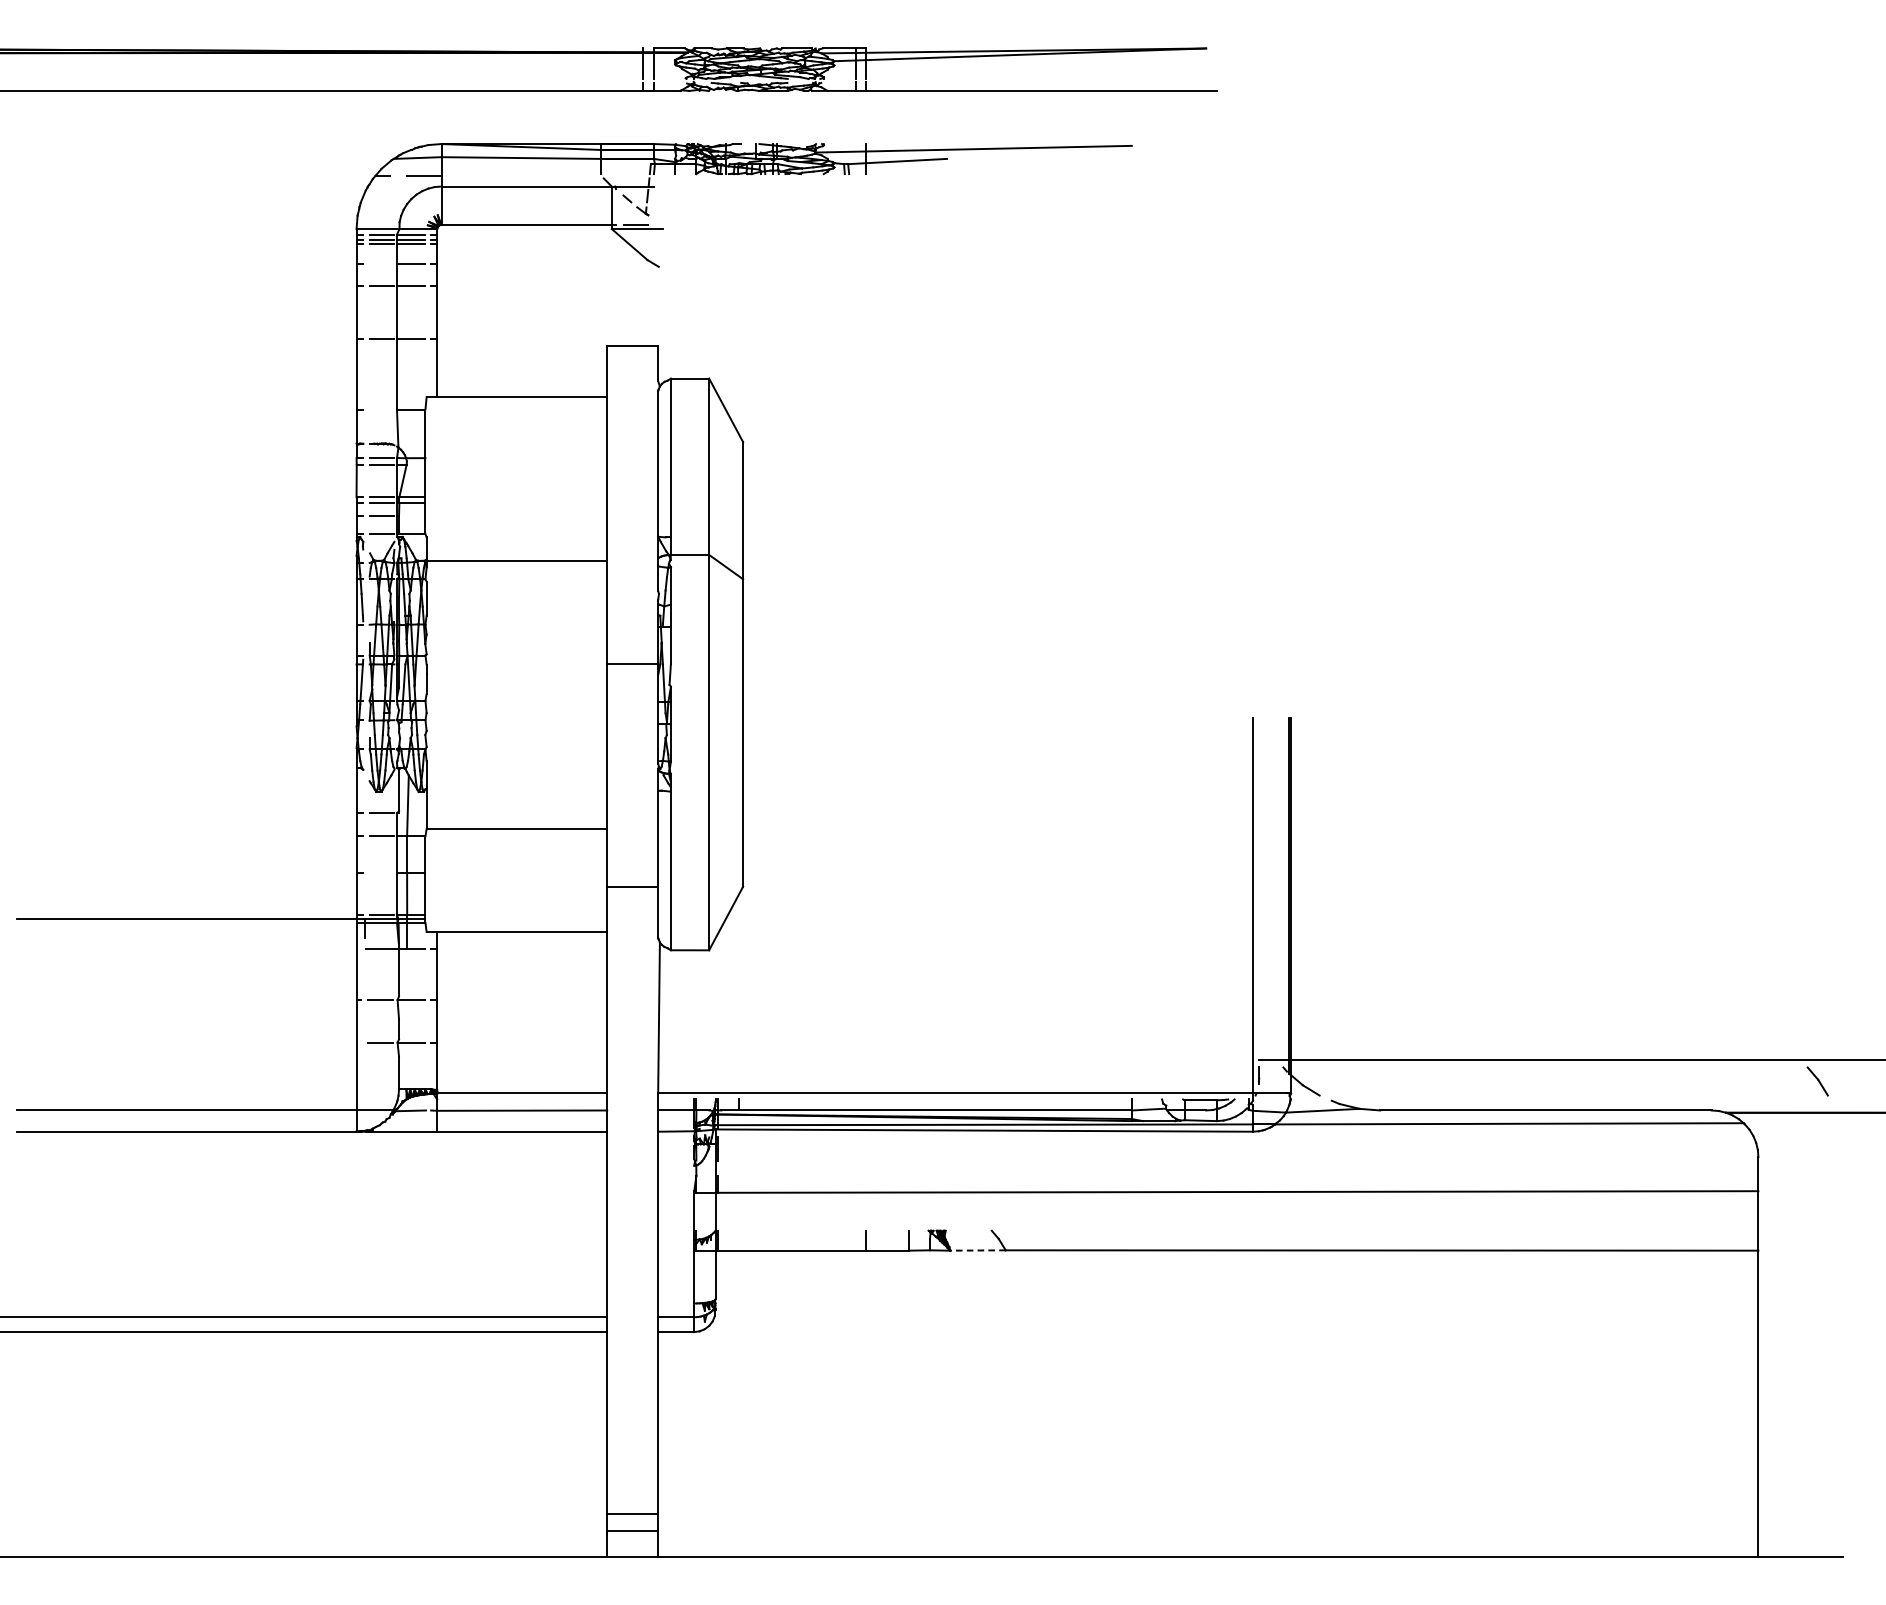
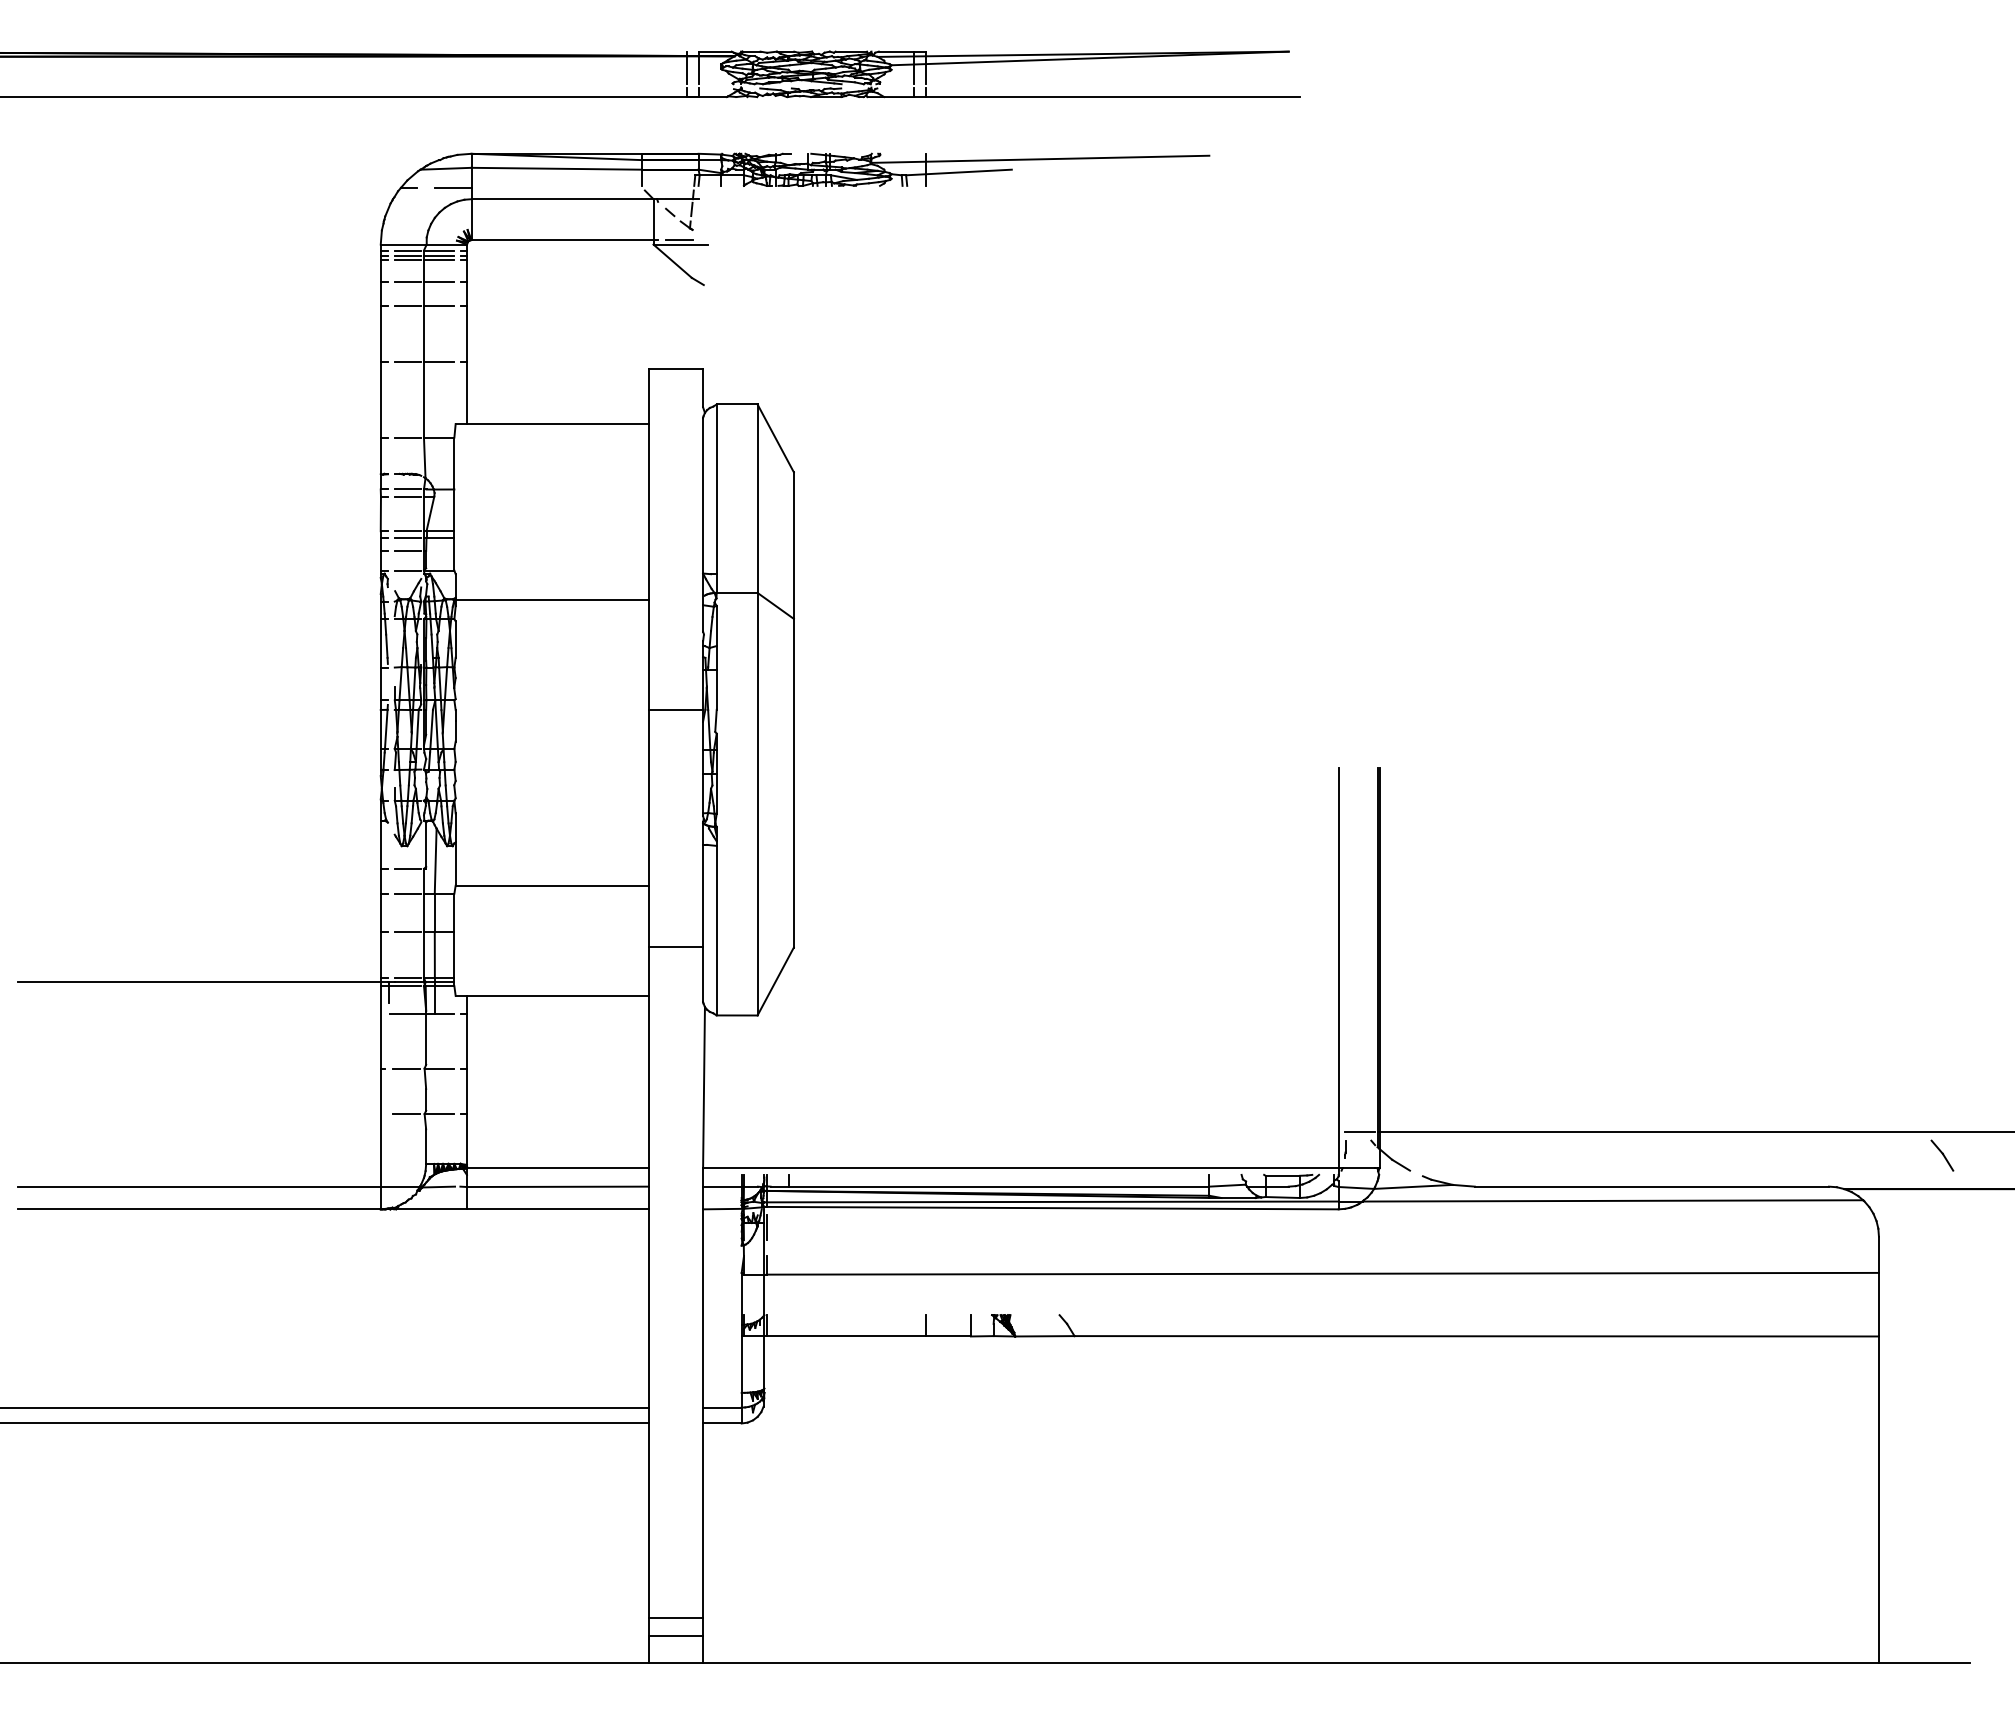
line: (381, 263) -> (407, 281), added
line: (381, 409) -> (407, 437), added
line: (381, 872) -> (407, 932), added
line: (977, 1250) -> (1044, 1336), dashed -> solid

